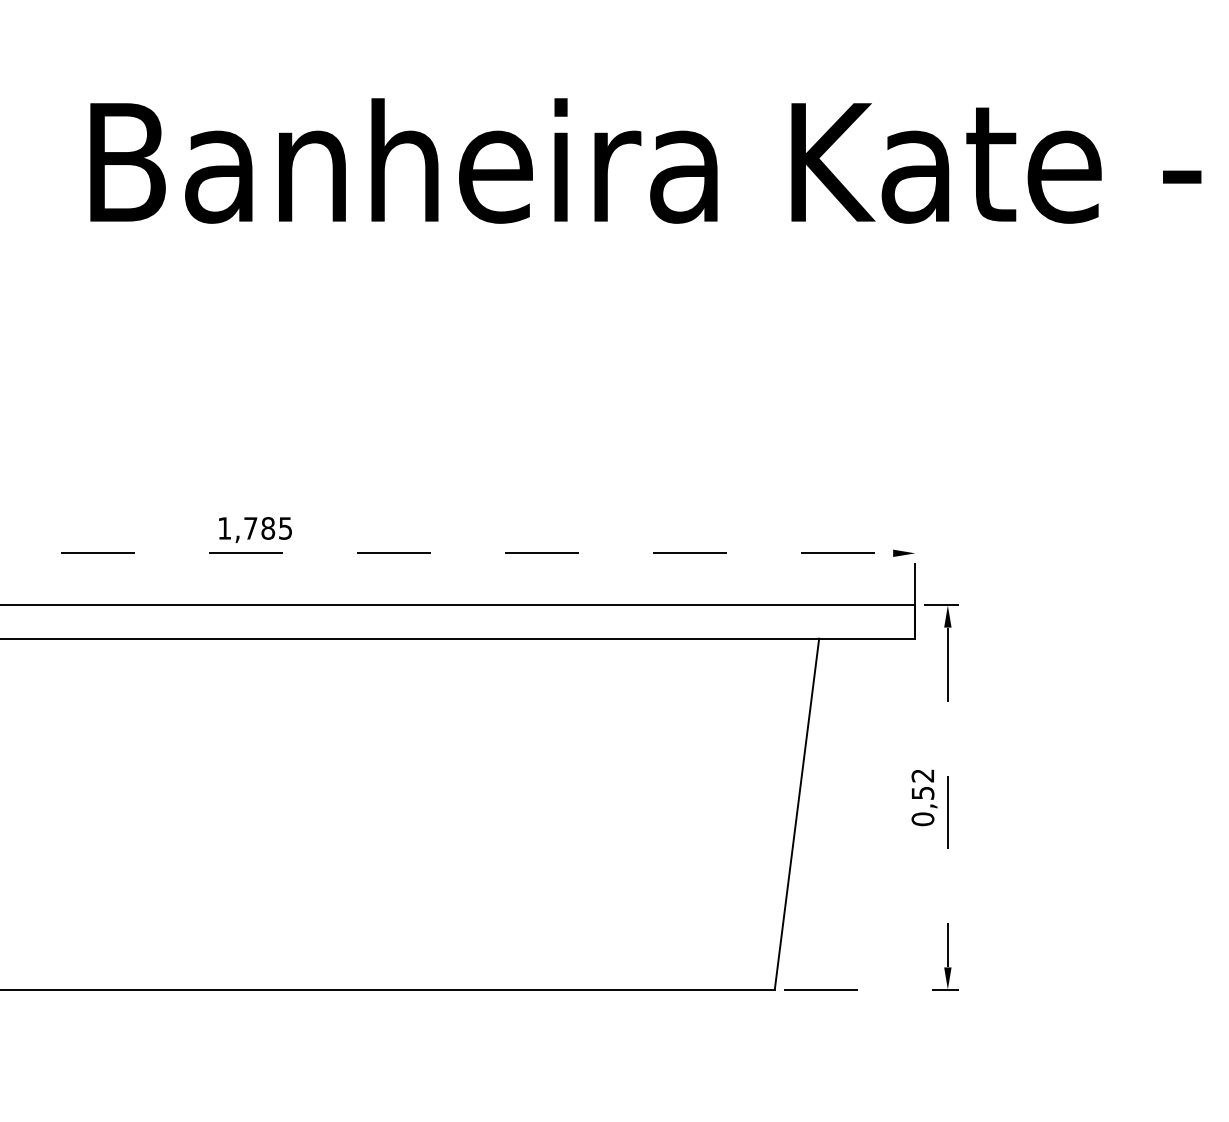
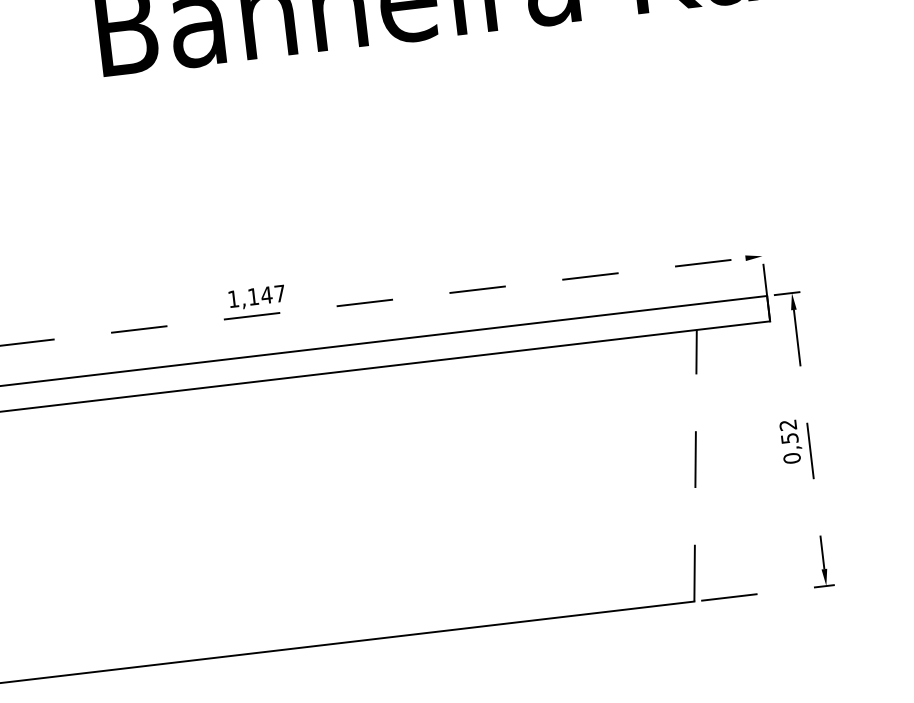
text: (267, 528) -> (266, 295), 1,785 -> 1,147
line: (796, 814) -> (695, 466), solid -> dashed

